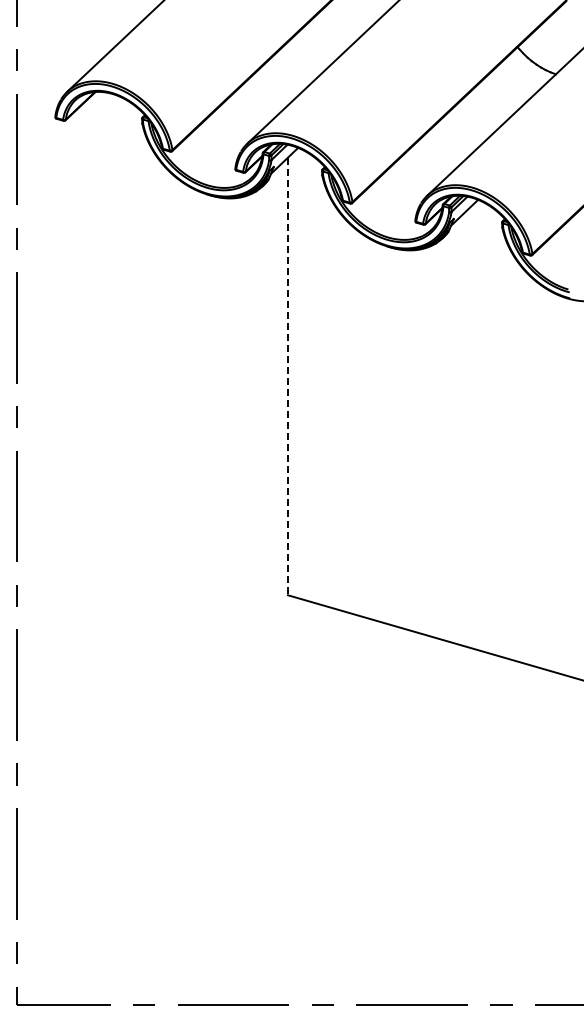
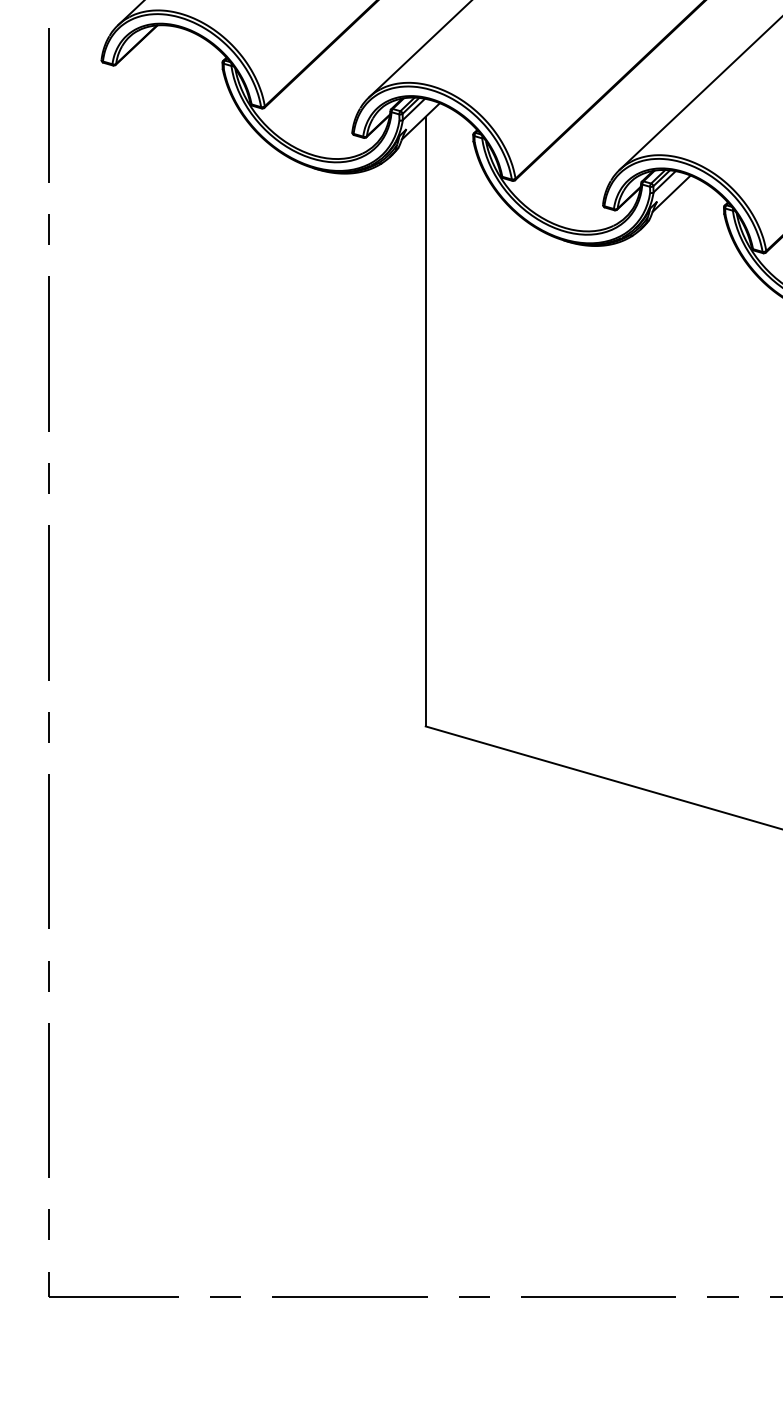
line: (288, 376) -> (426, 421), dashed -> solid

